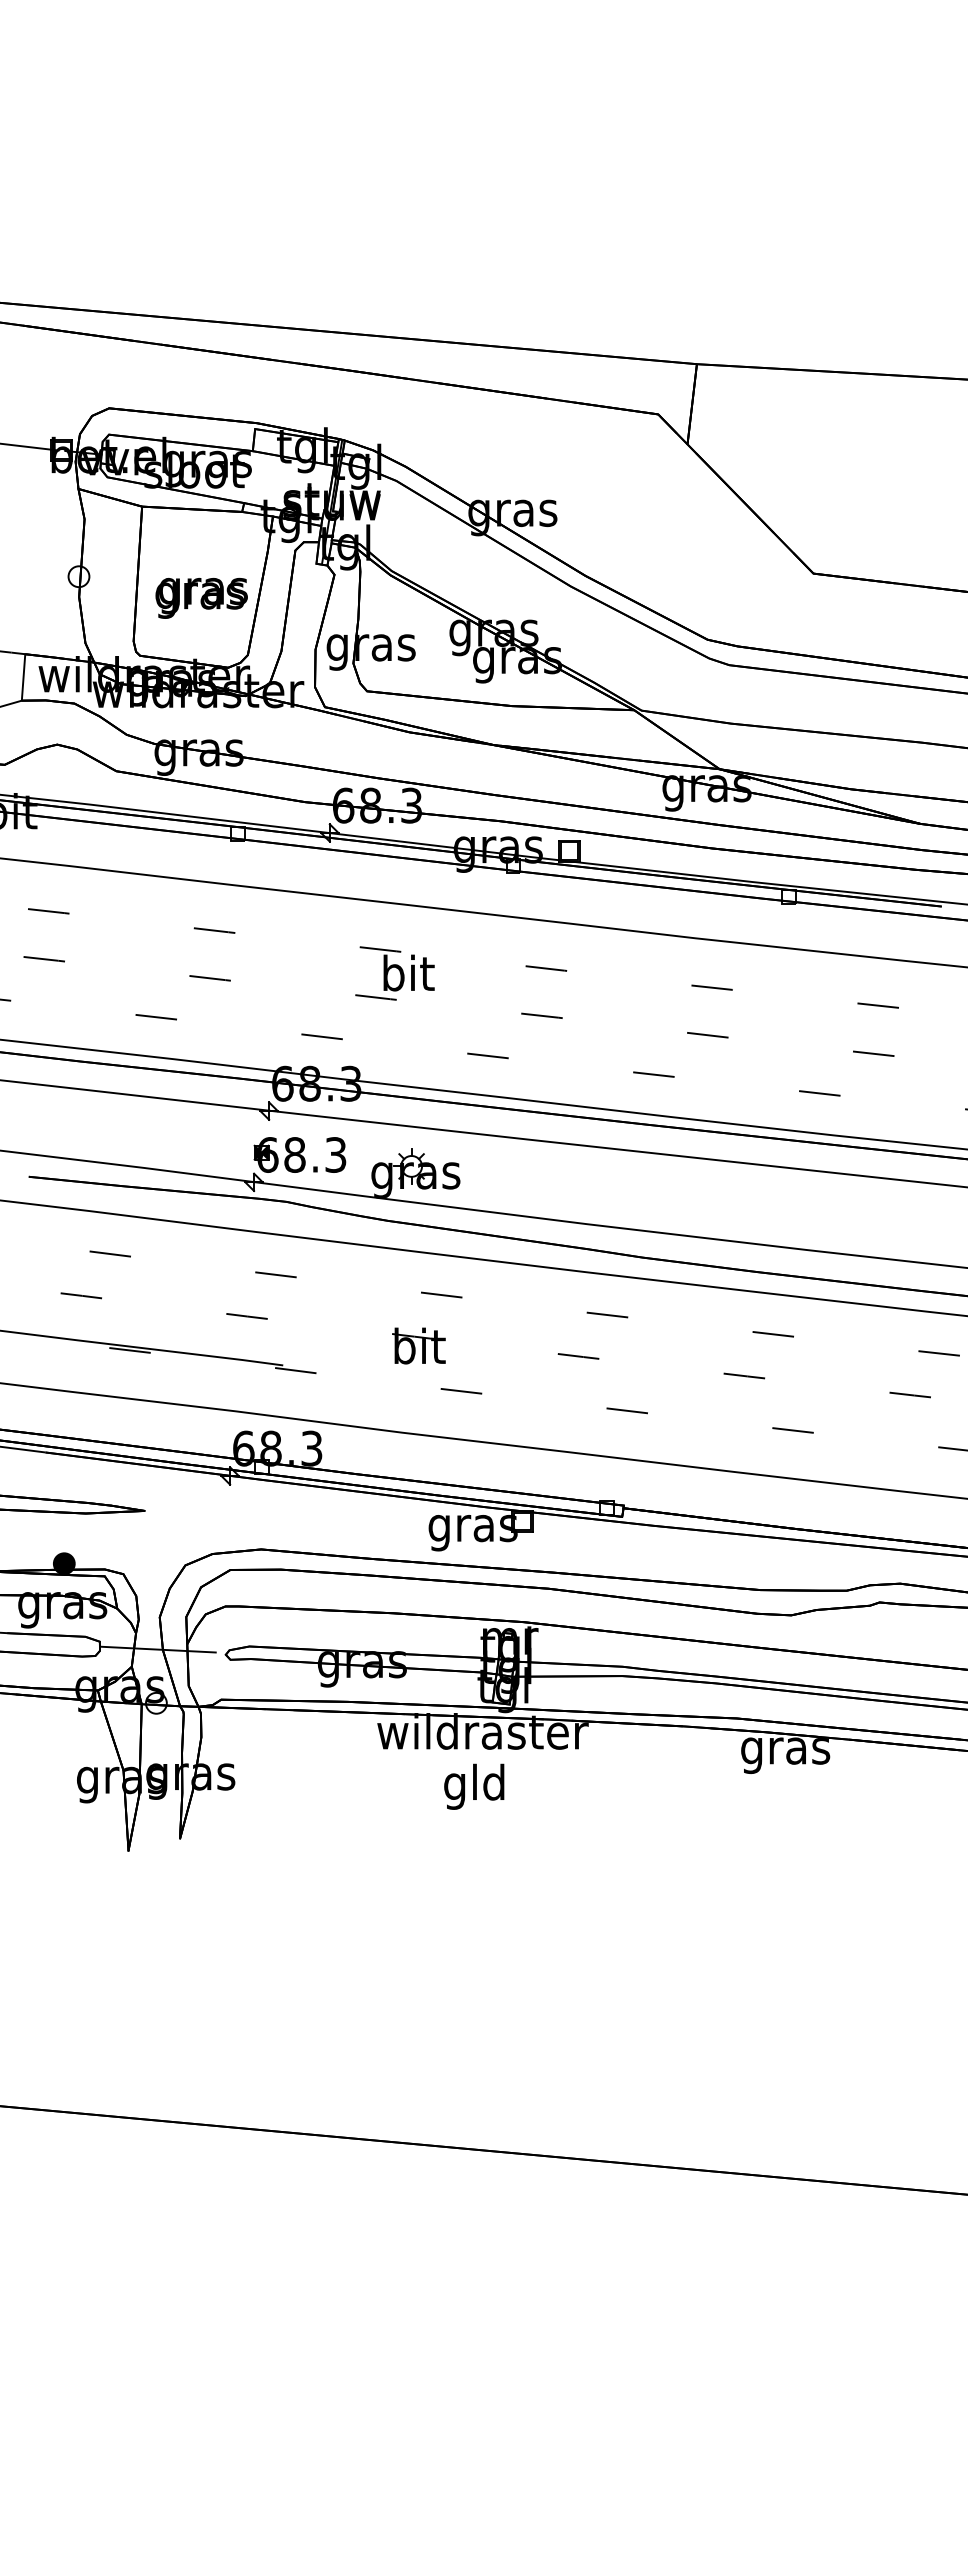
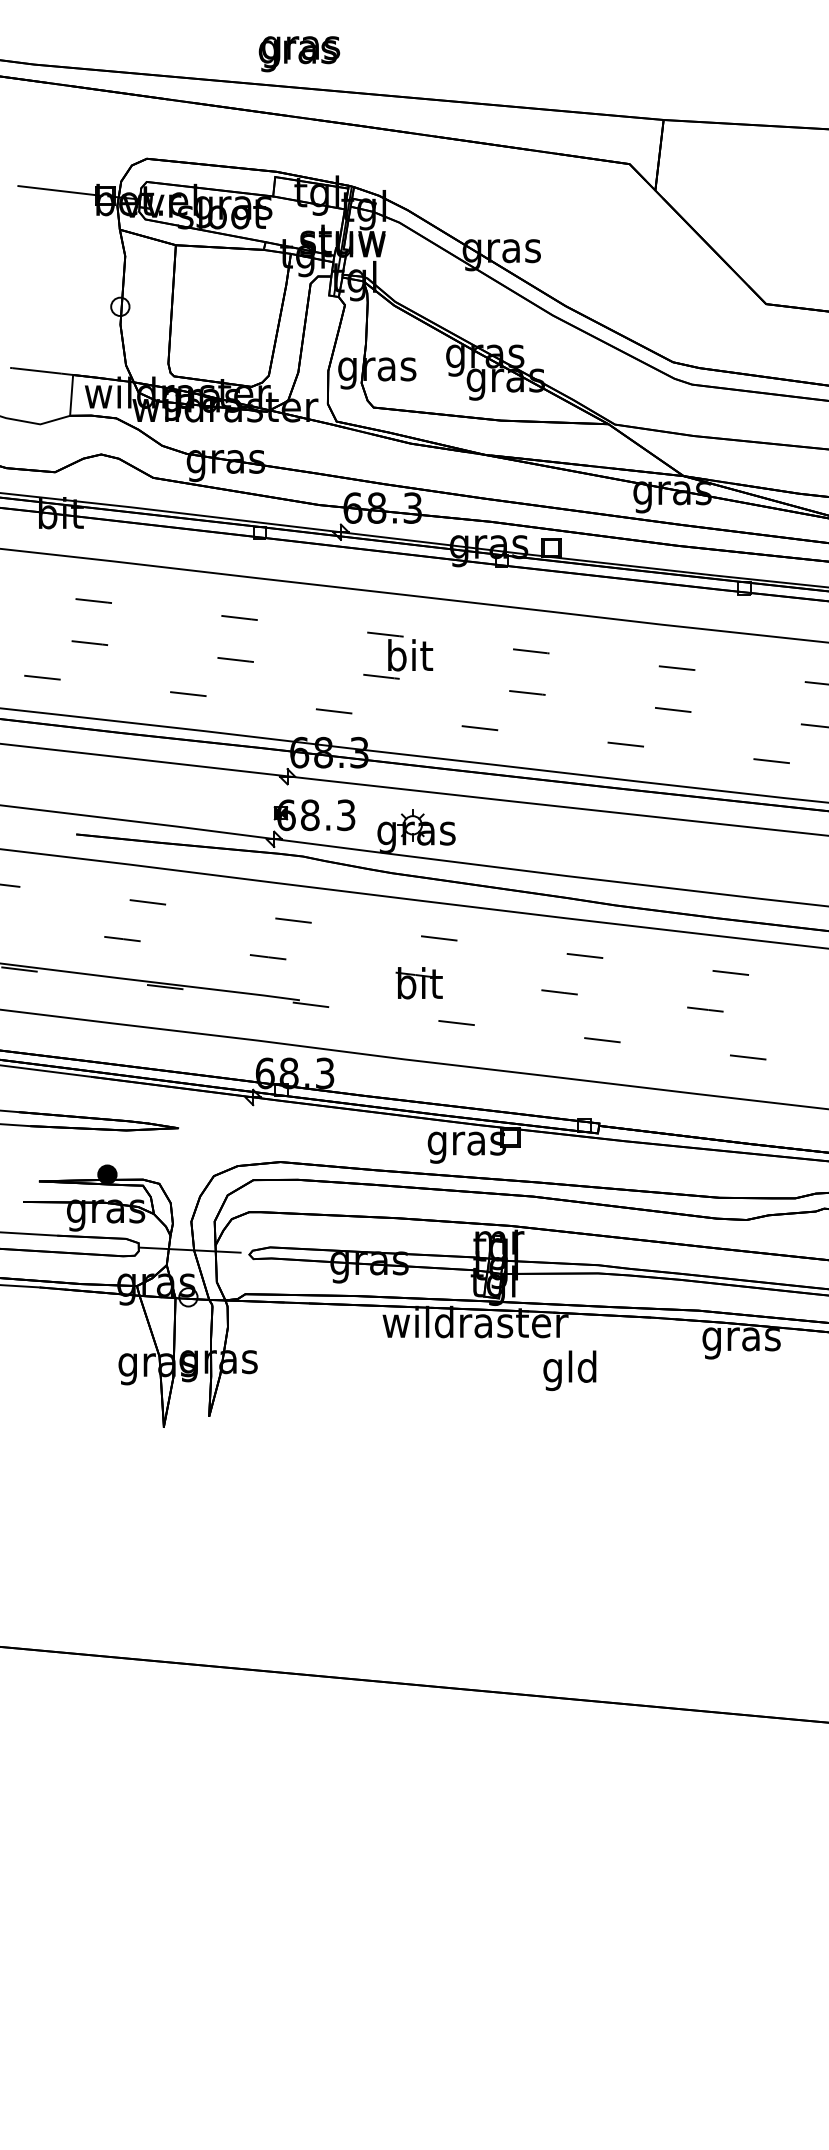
text: (201, 597) -> (299, 53), moved
text: (474, 1786) -> (570, 1370), moved

